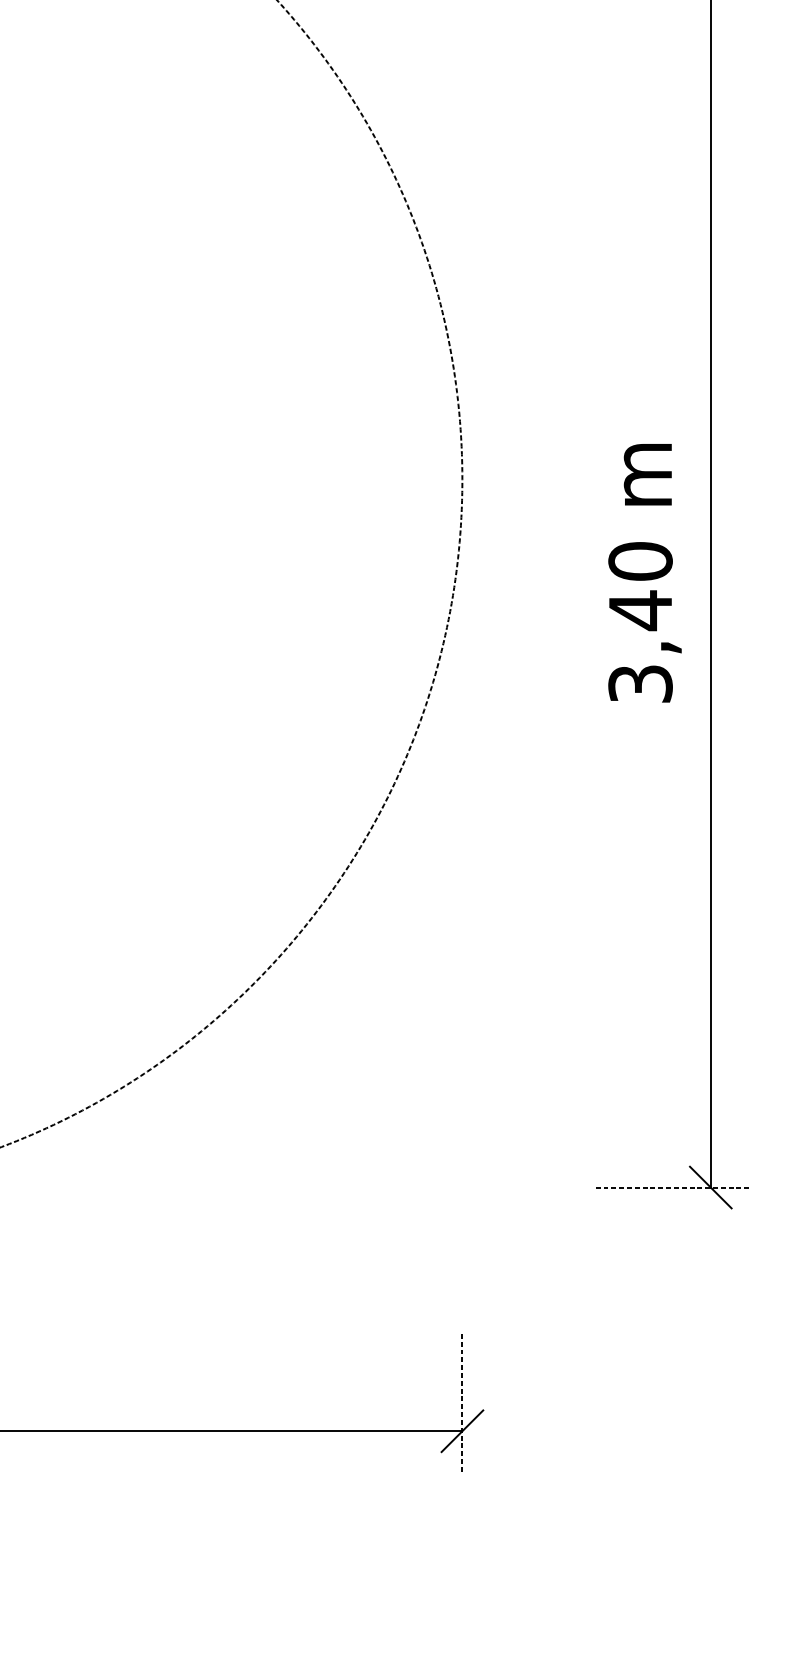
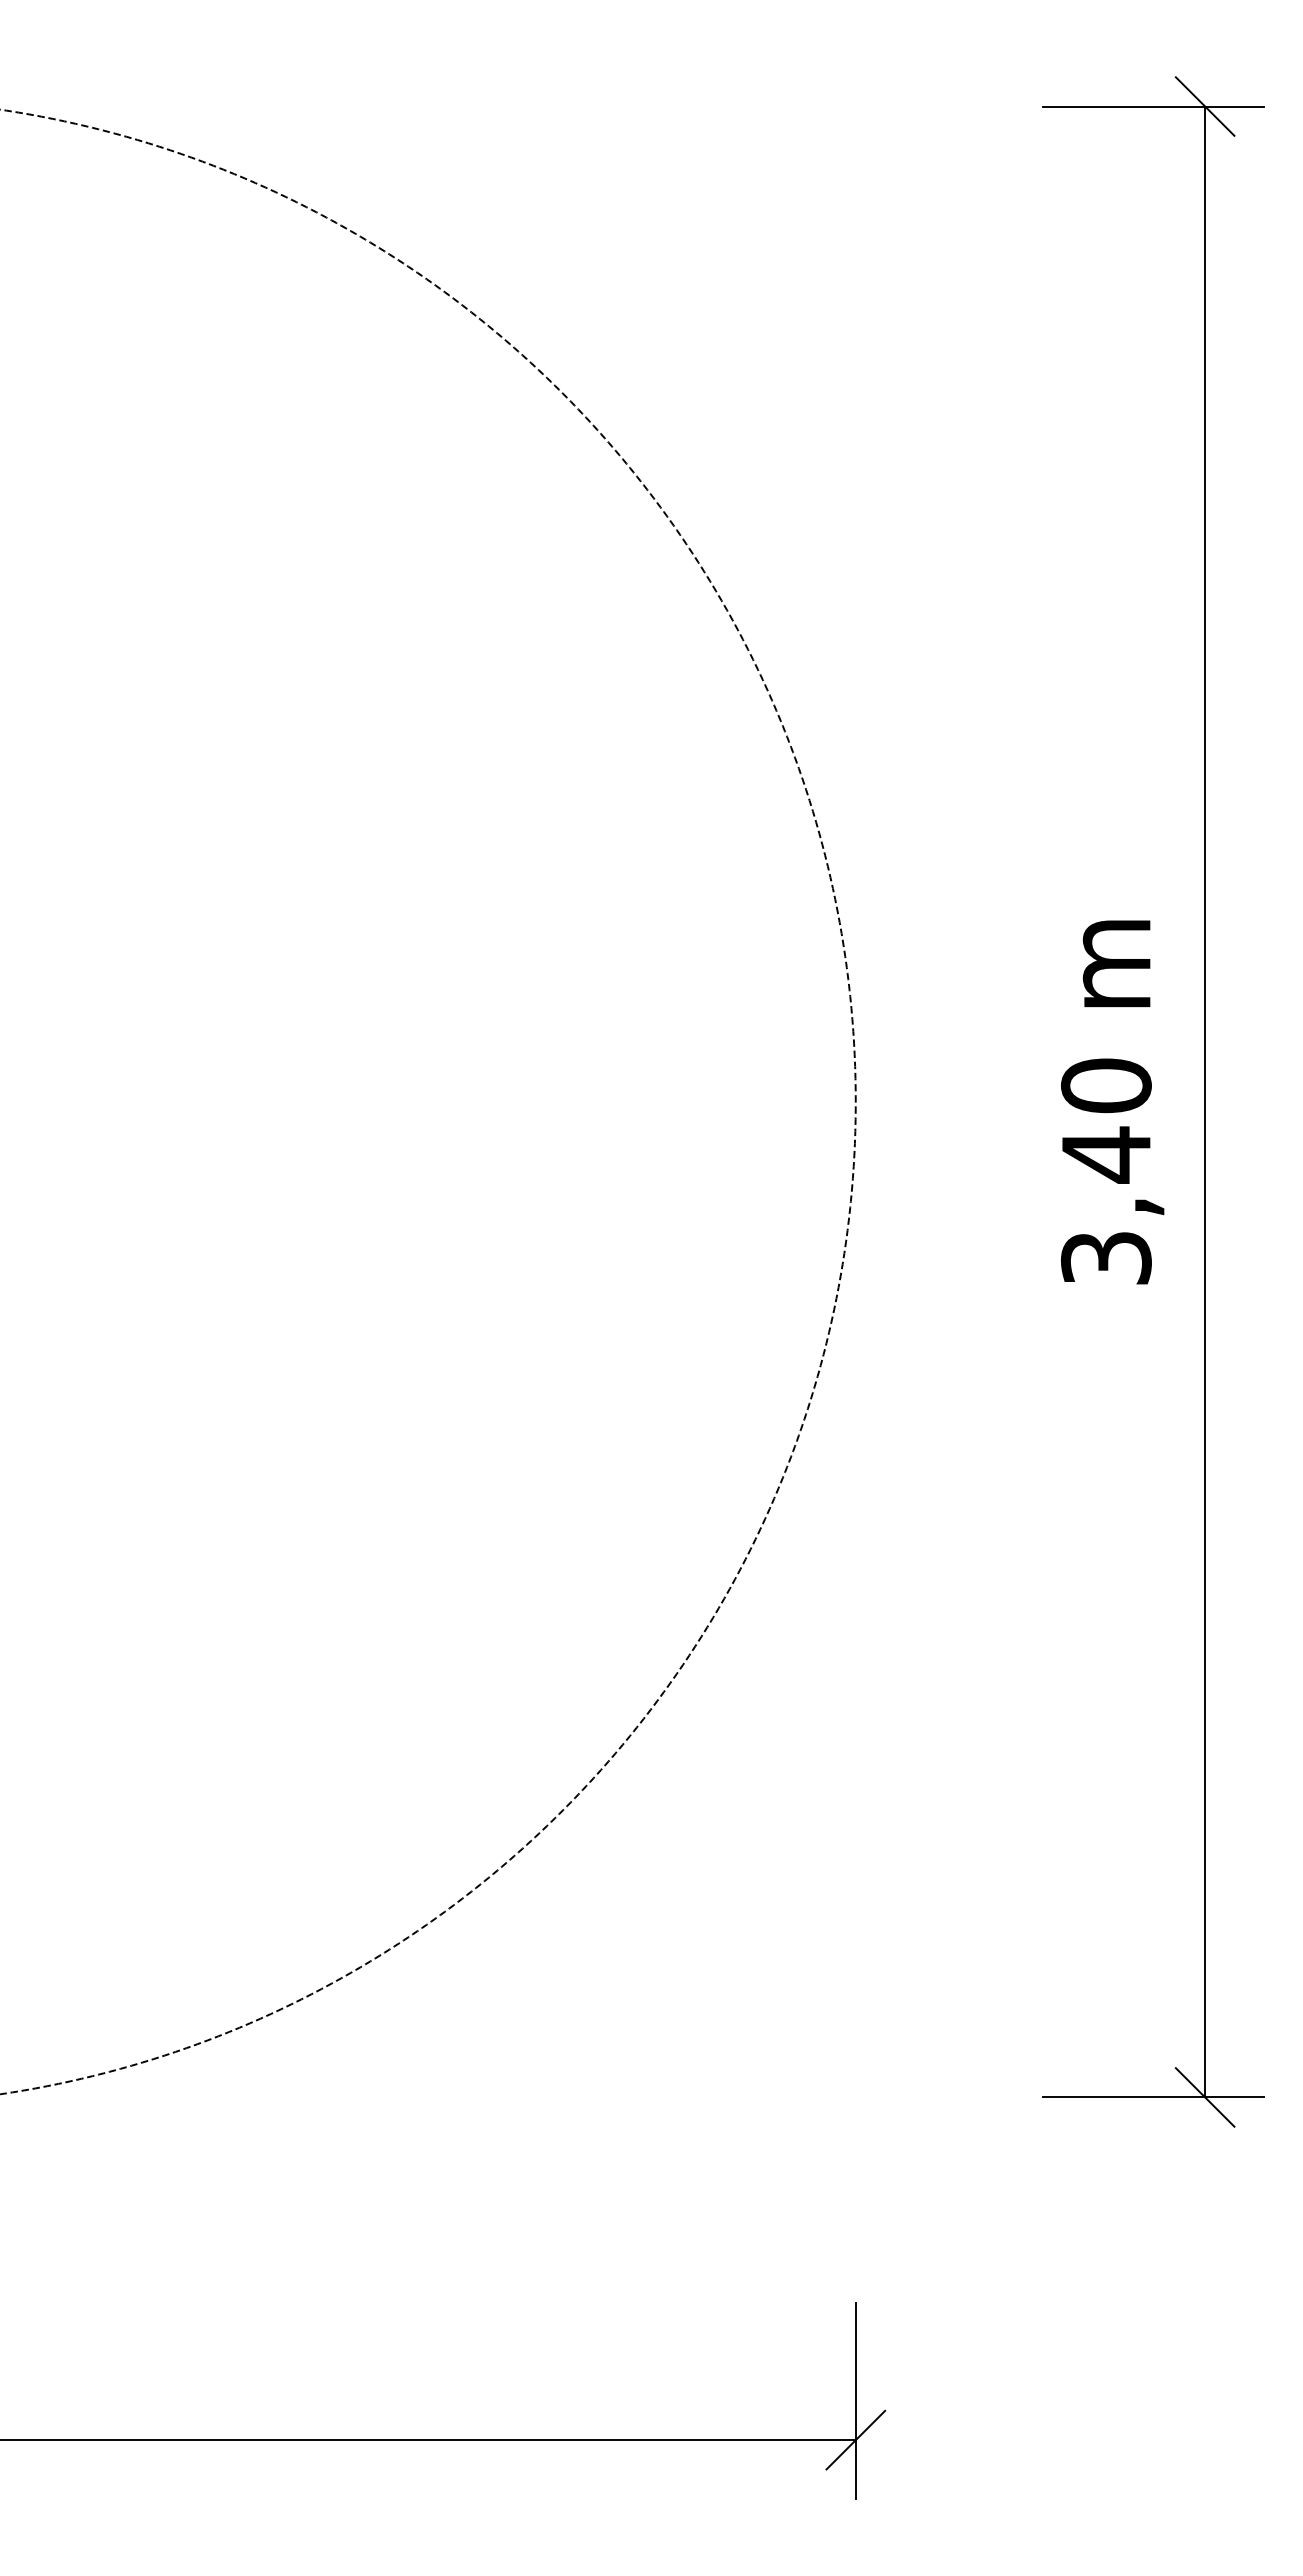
text: (644, 573) -> (1112, 1102), moved
line: (674, 1187) -> (1153, 2097), dashed -> solid
line: (462, 1403) -> (855, 2400), dashed -> solid

